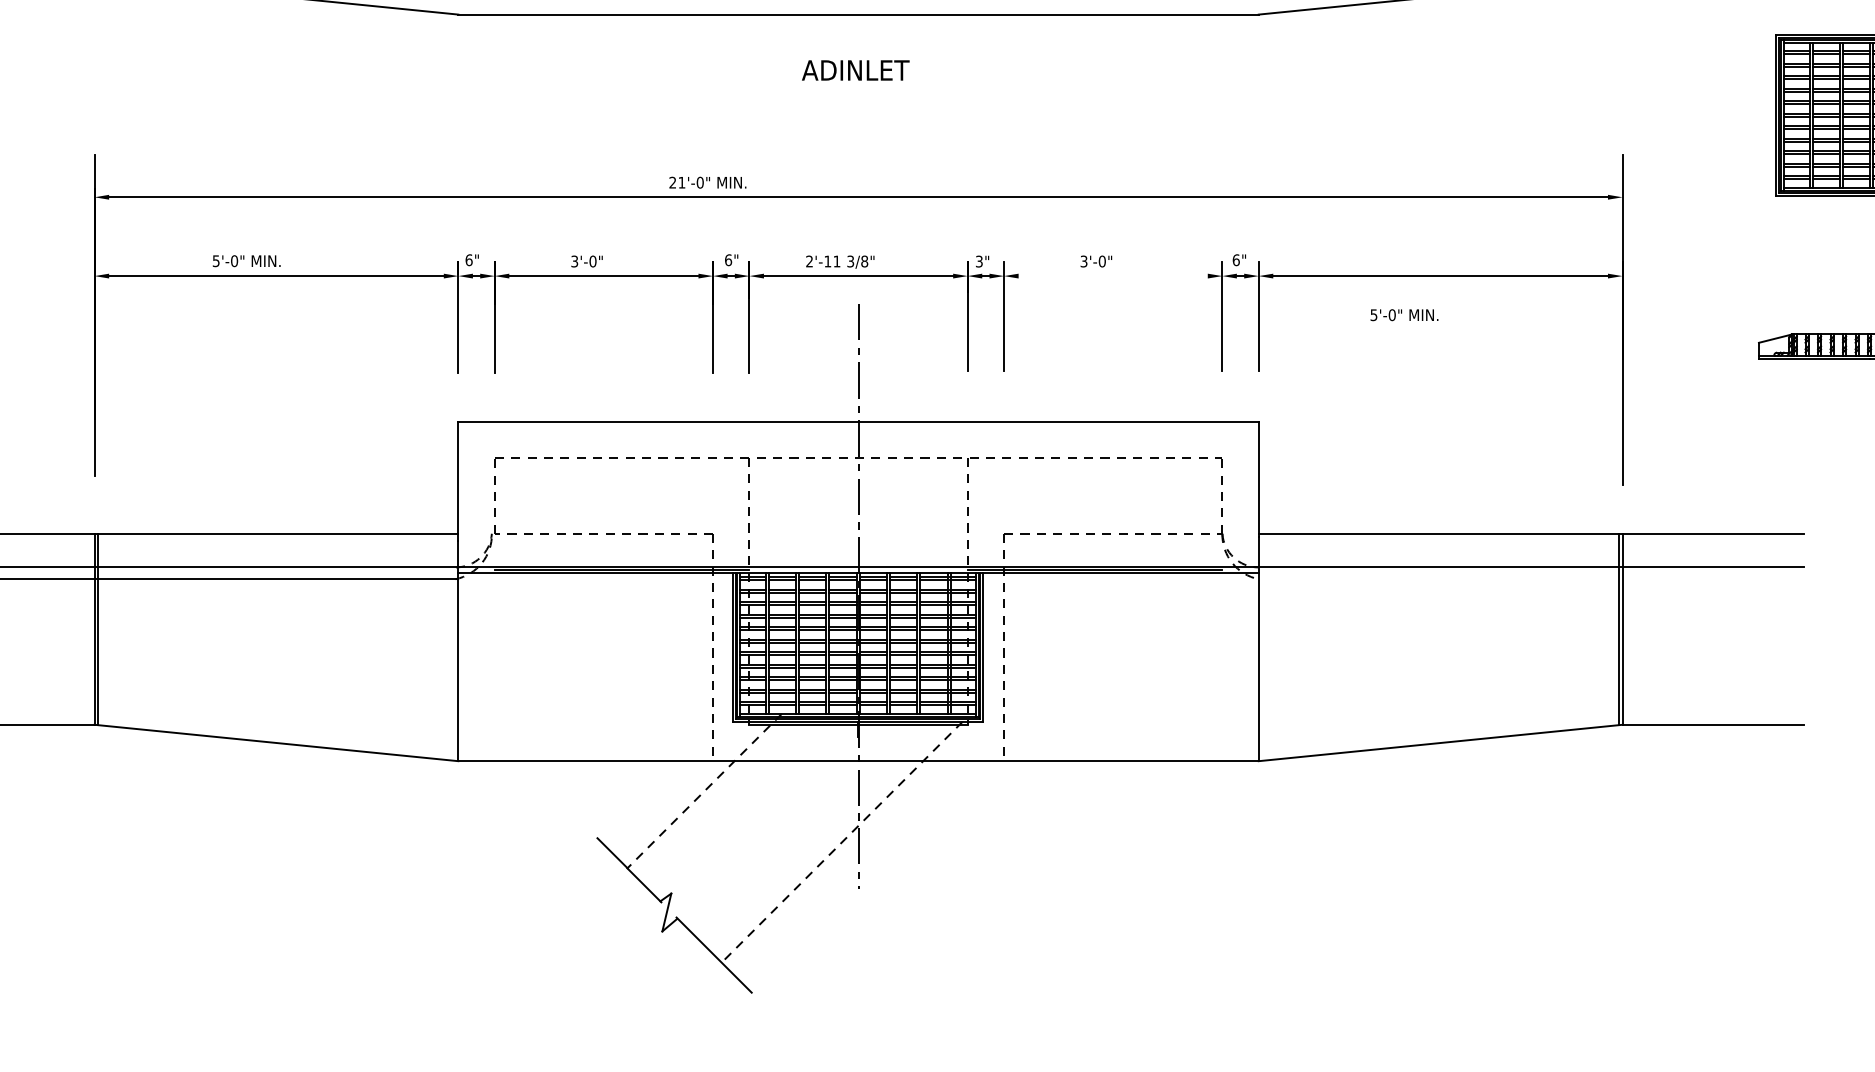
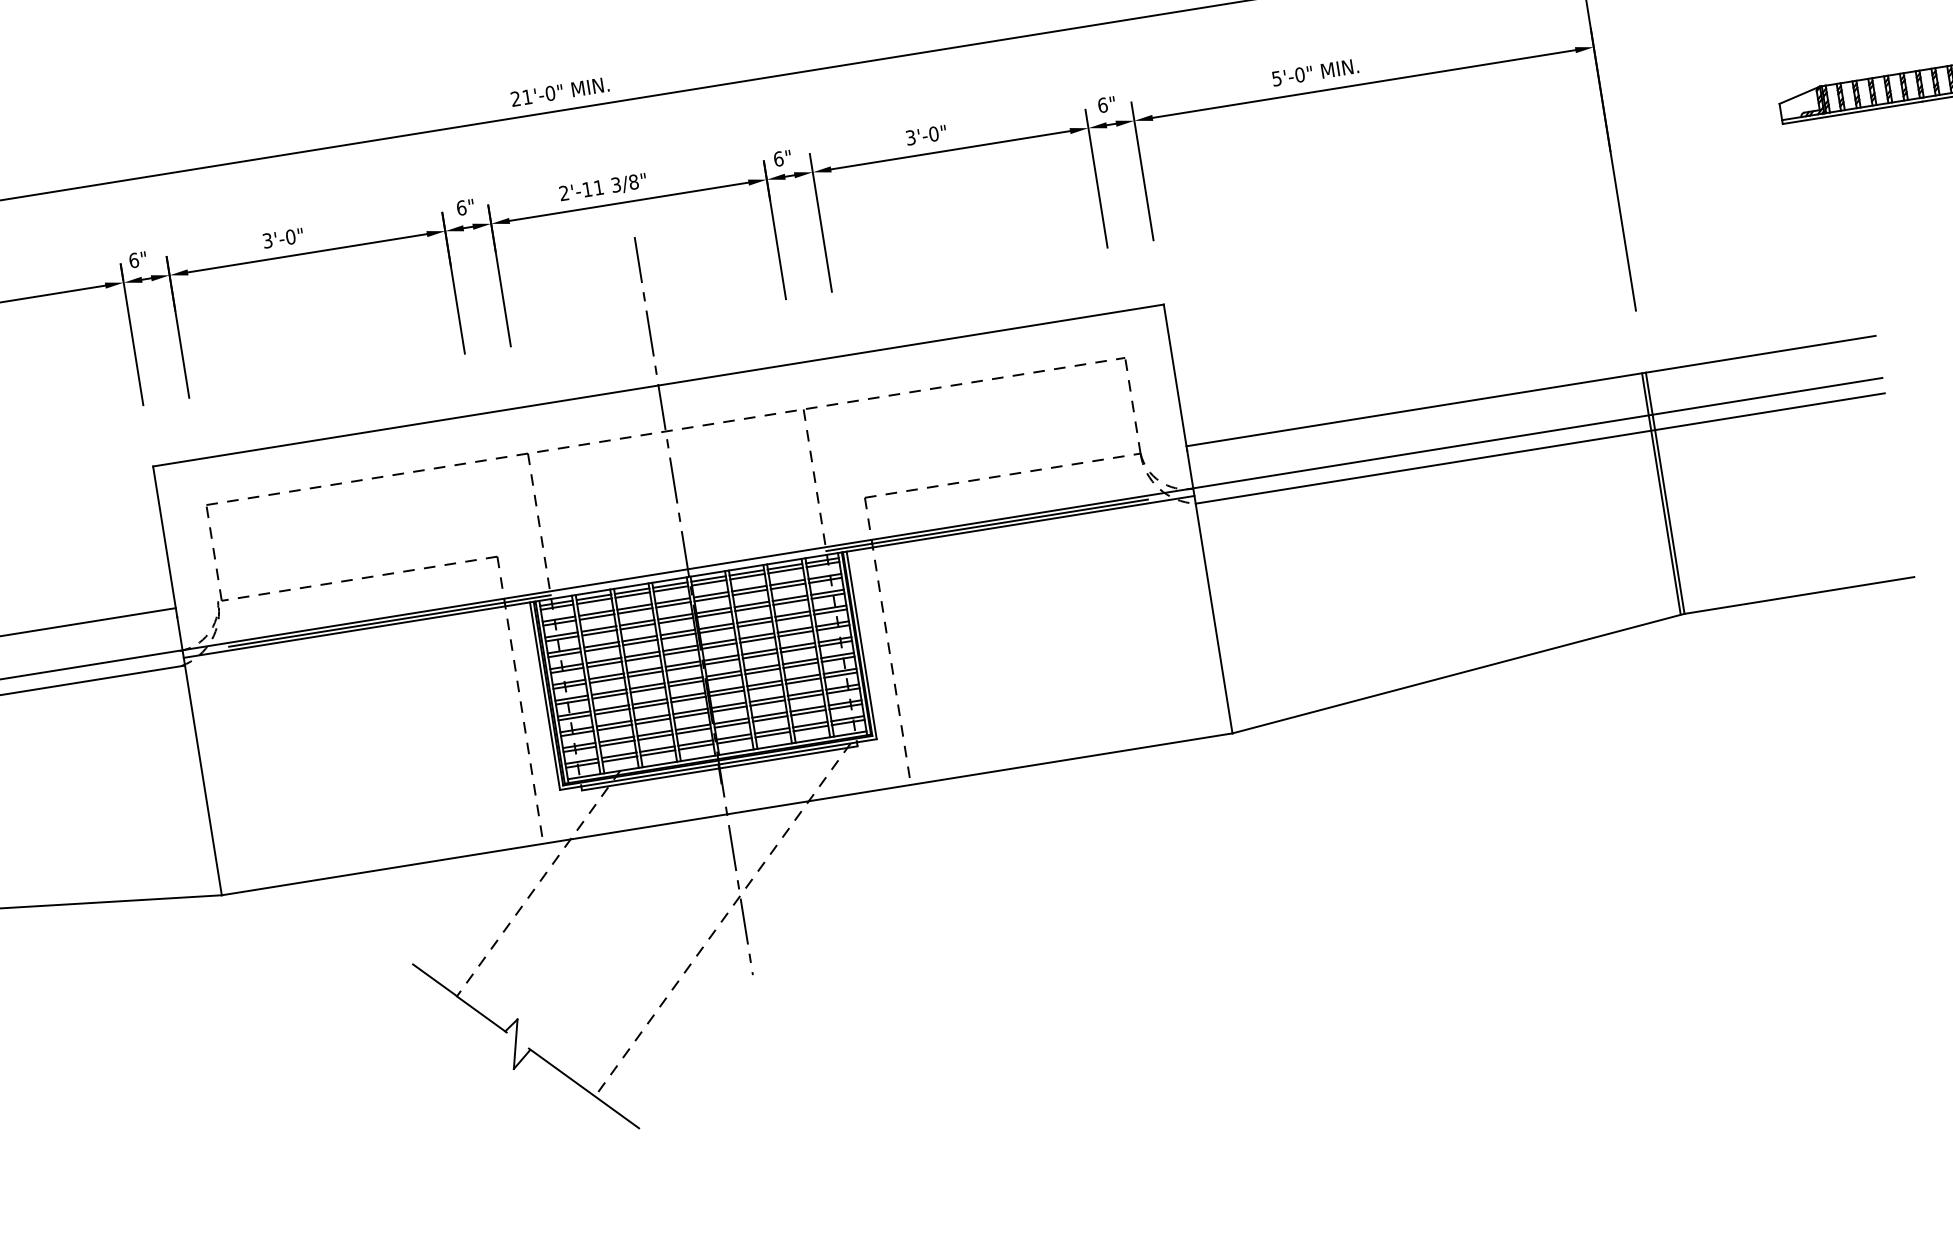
text: (707, 182) -> (559, 91), moved
text: (978, 261) -> (777, 159), 3" -> 6"
line: (1112, 276) -> (949, 150), added
text: (1404, 315) -> (1315, 72), moved
line: (1531, 579) -> (1540, 448), added

